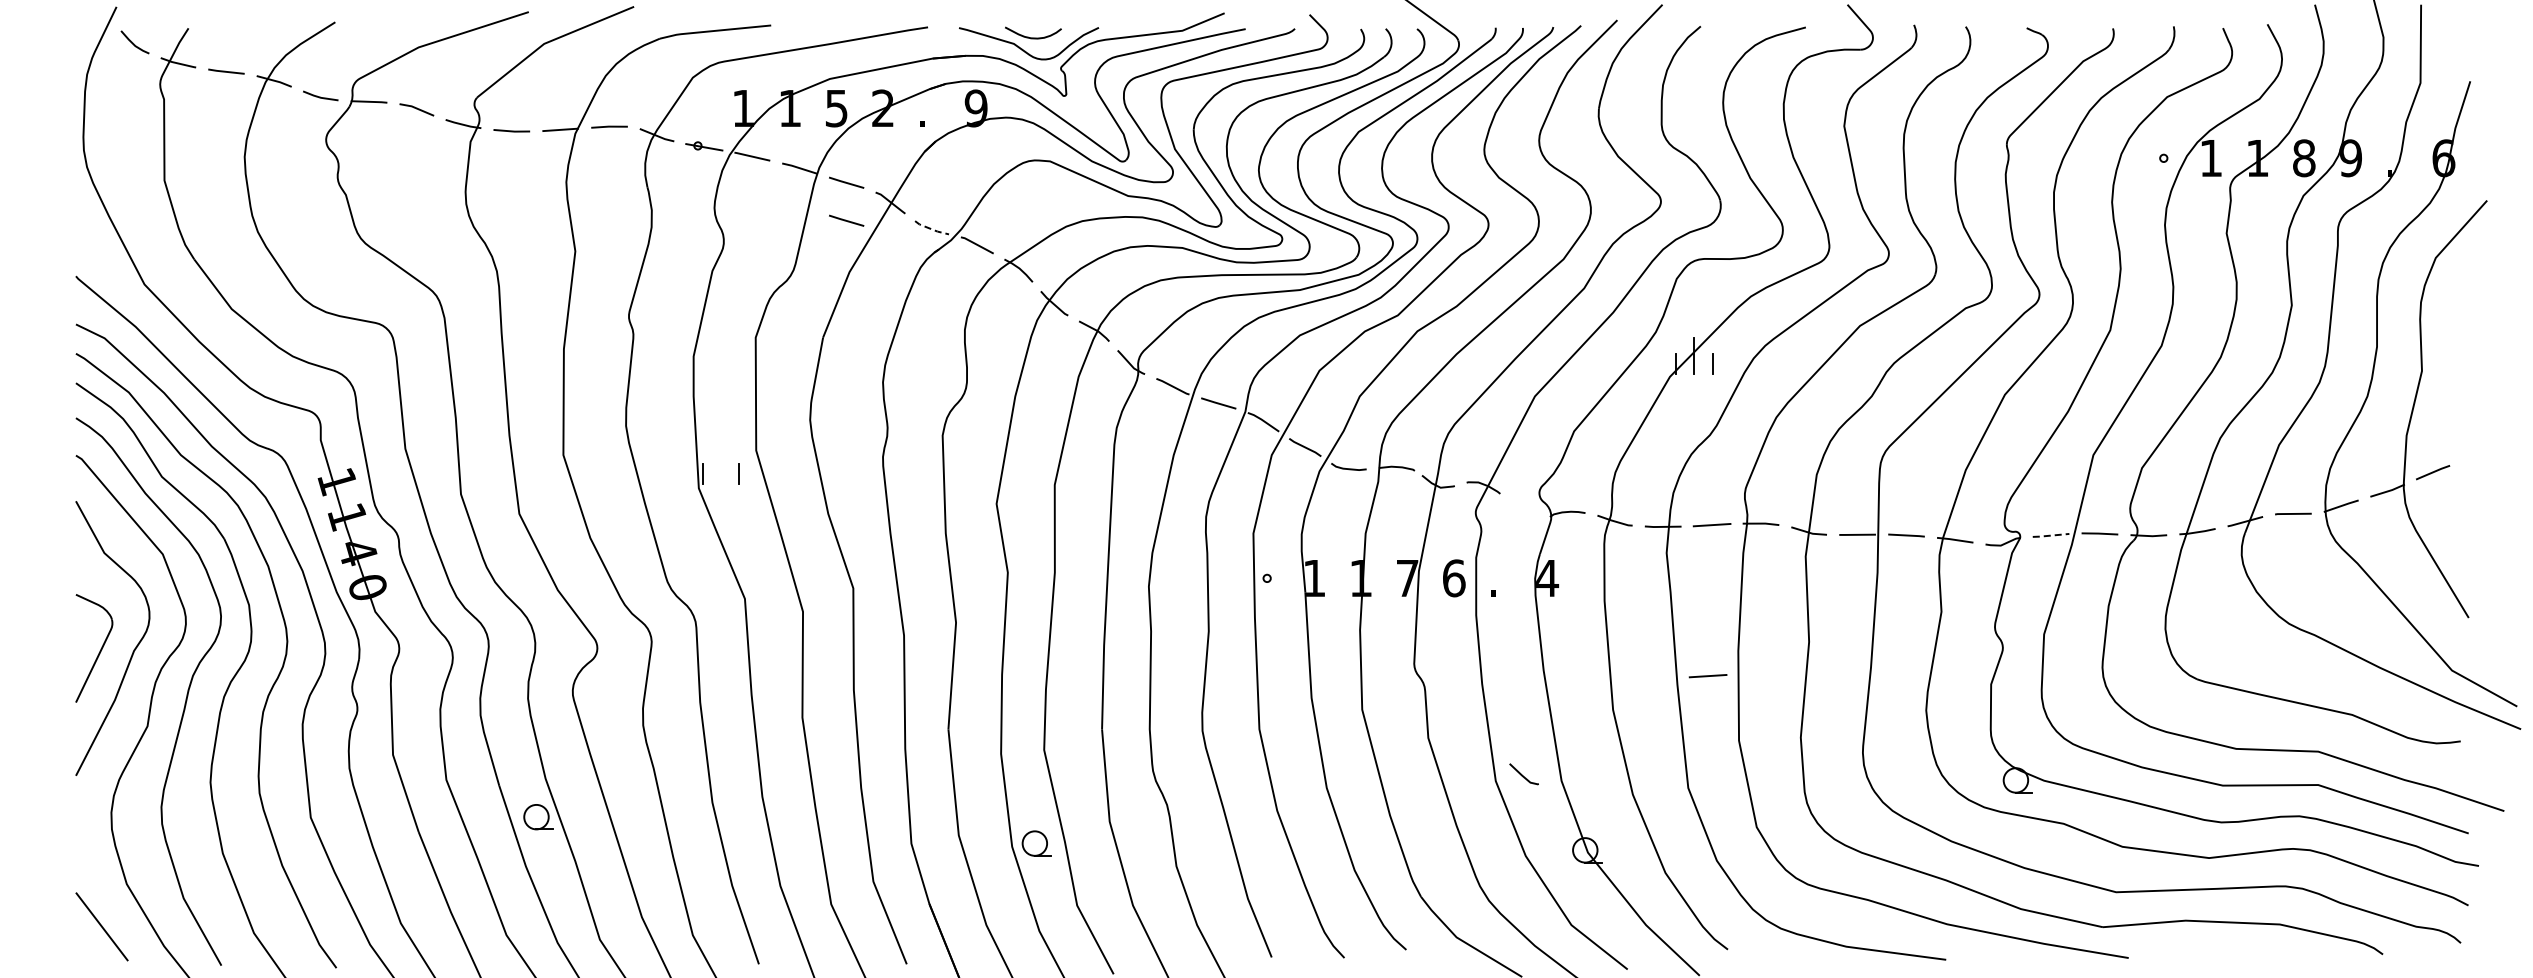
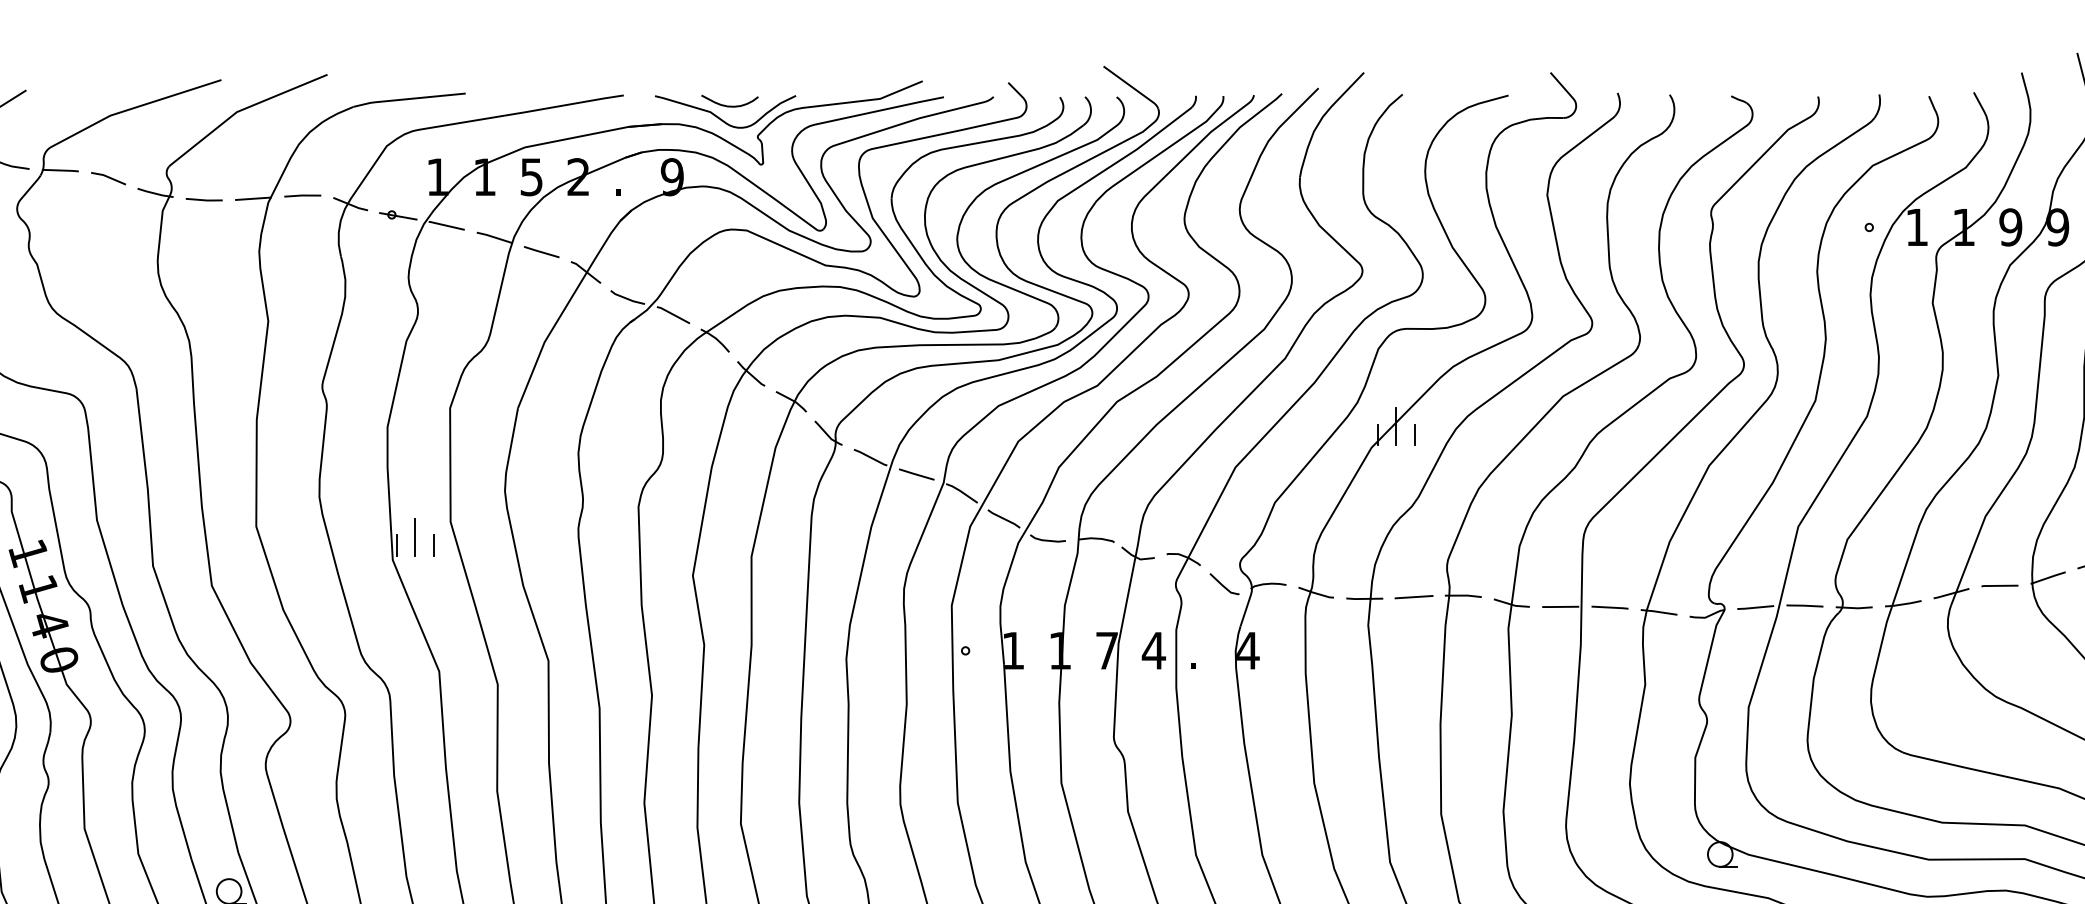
text: (2303, 158) -> (2010, 227), 8 -> 9
line: (846, 220) -> (541, 290), removed
line: (931, 229) -> (627, 299), dashed -> solid
line: (720, 465) -> (414, 537), added
line: (2050, 535) -> (1755, 607), dashed -> solid
text: (1453, 578) -> (1153, 650), 6 -> 4
line: (1707, 676) -> (1409, 749), removed
line: (1522, 774) -> (1222, 584), moved

